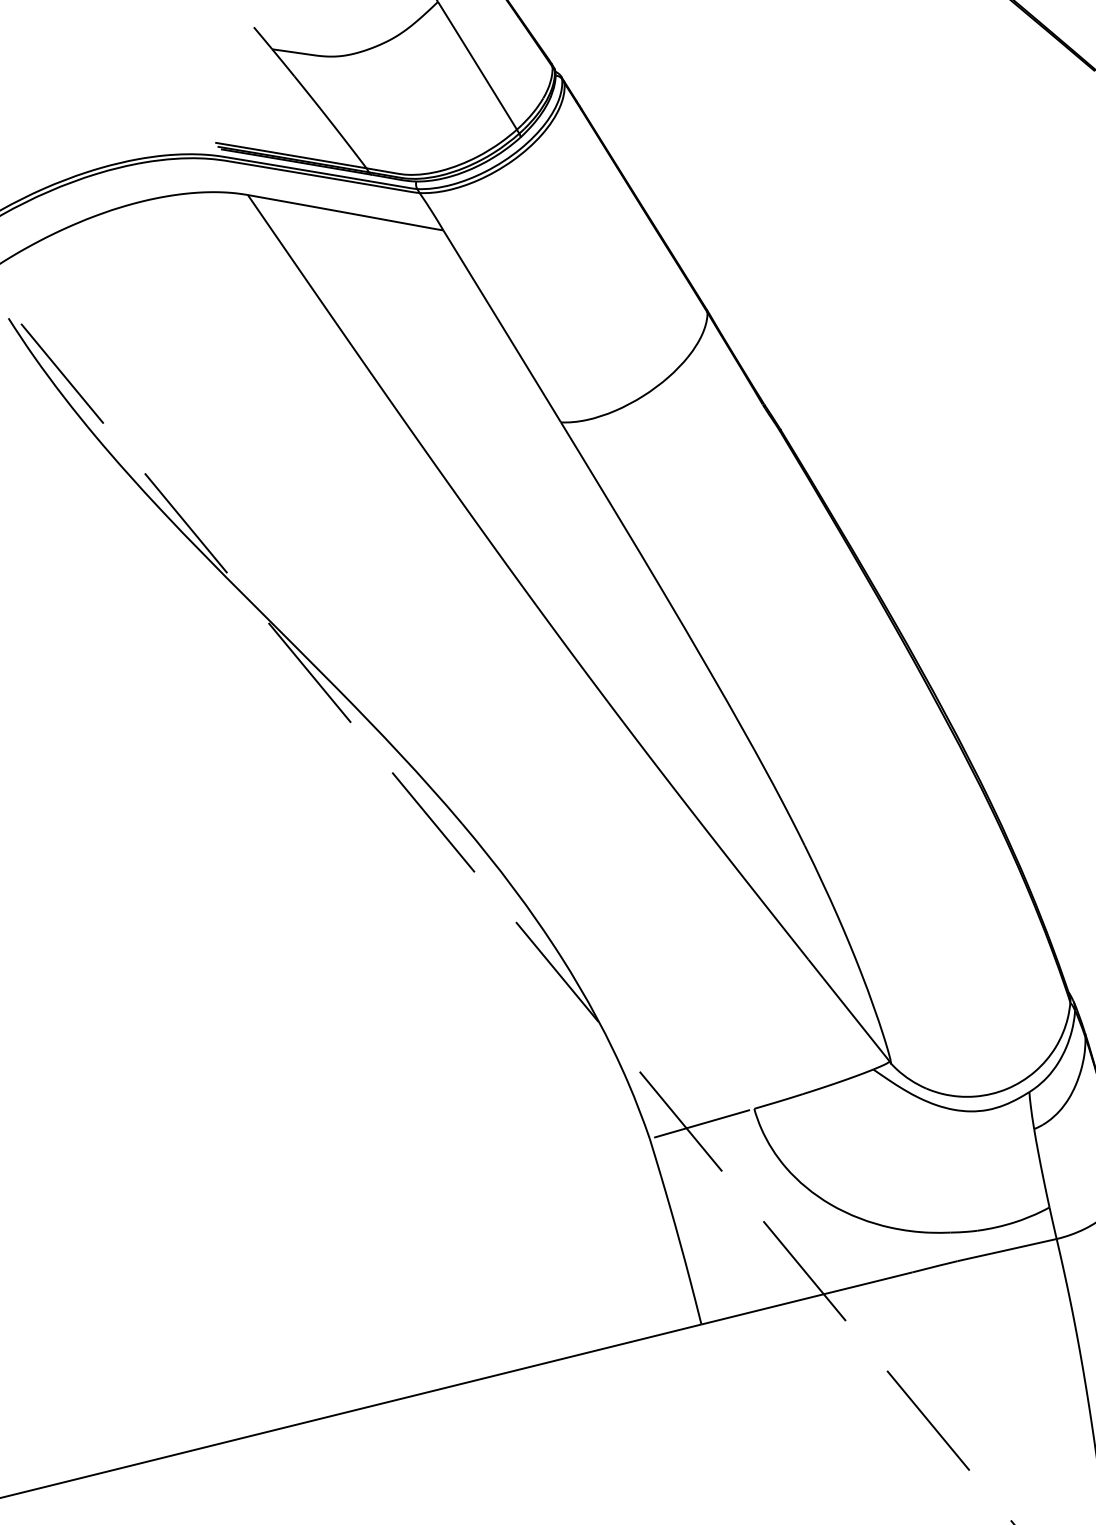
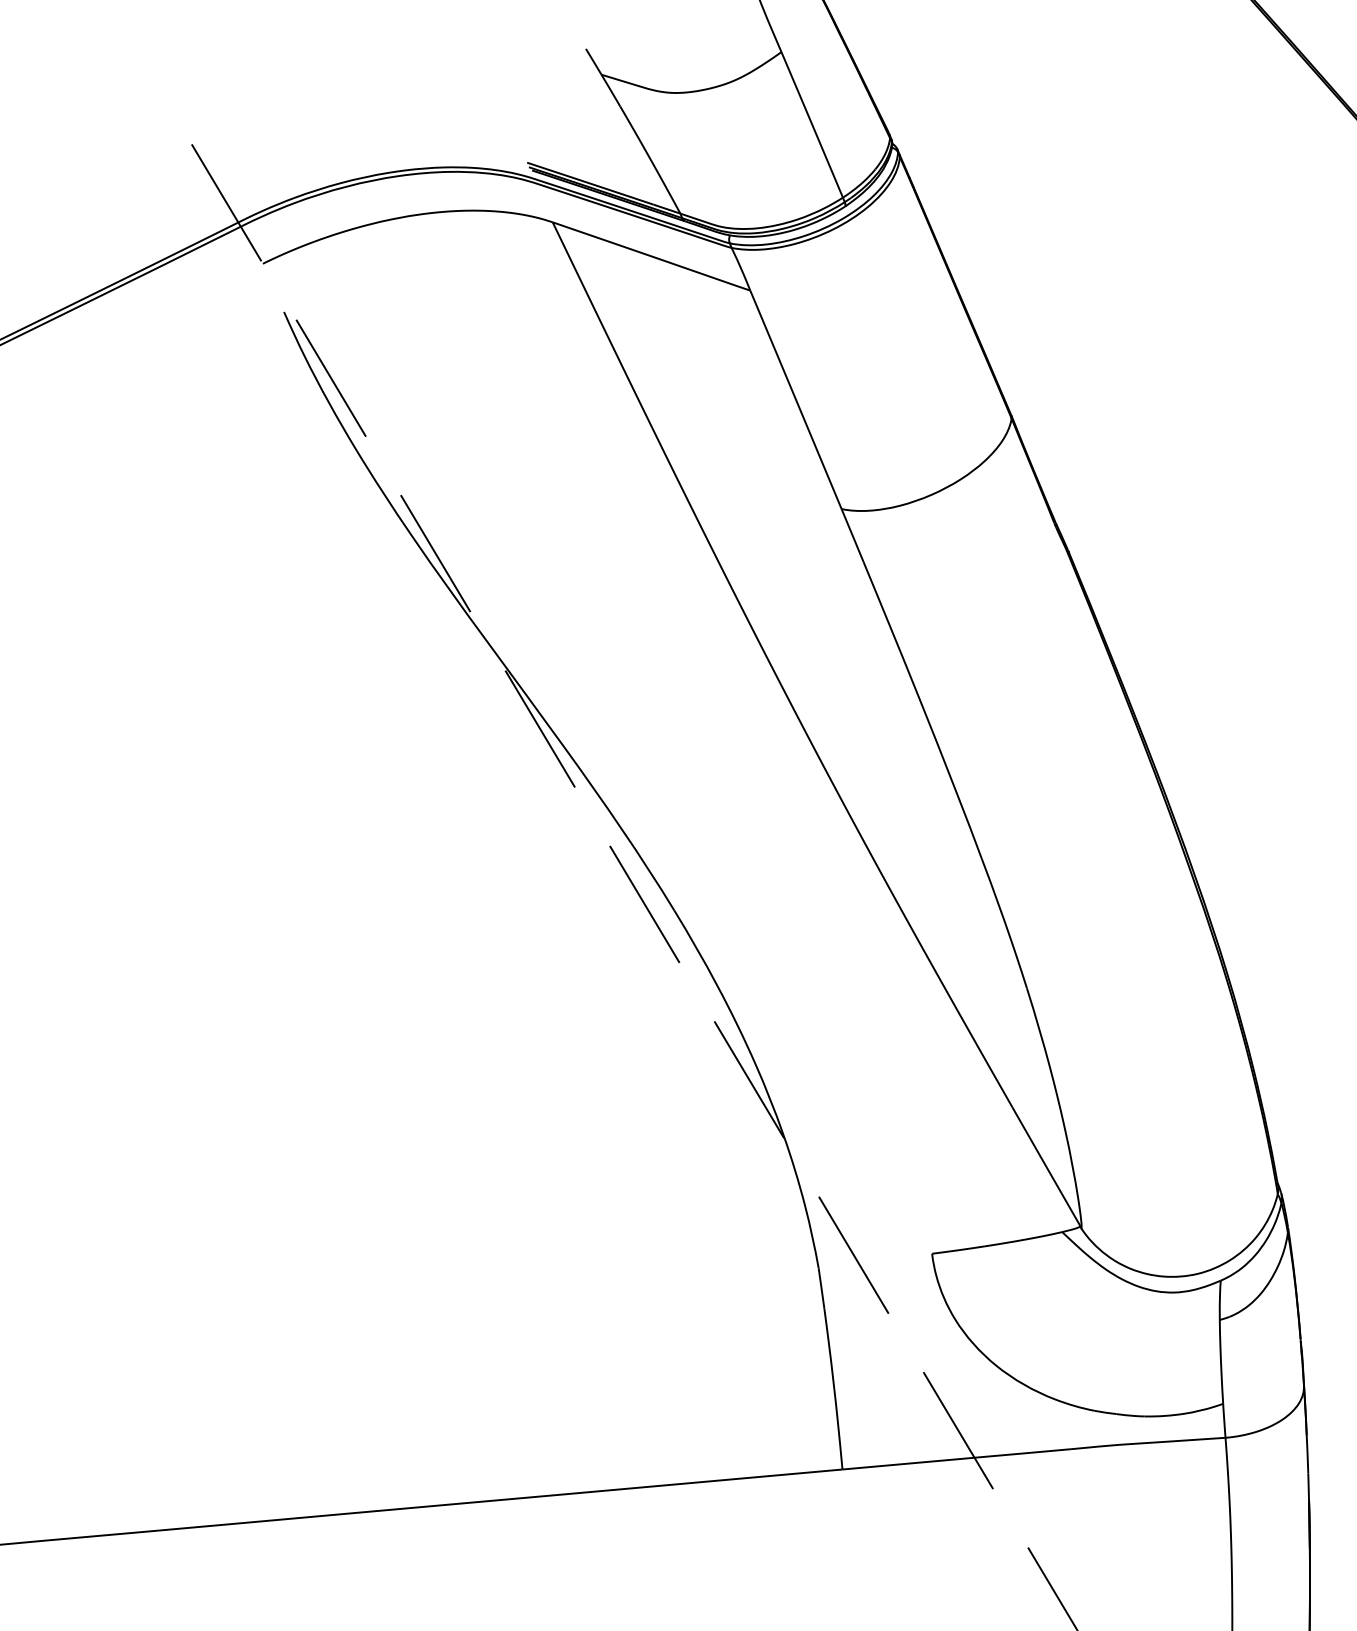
line: (702, 1123) -> (875, 1260), removed

